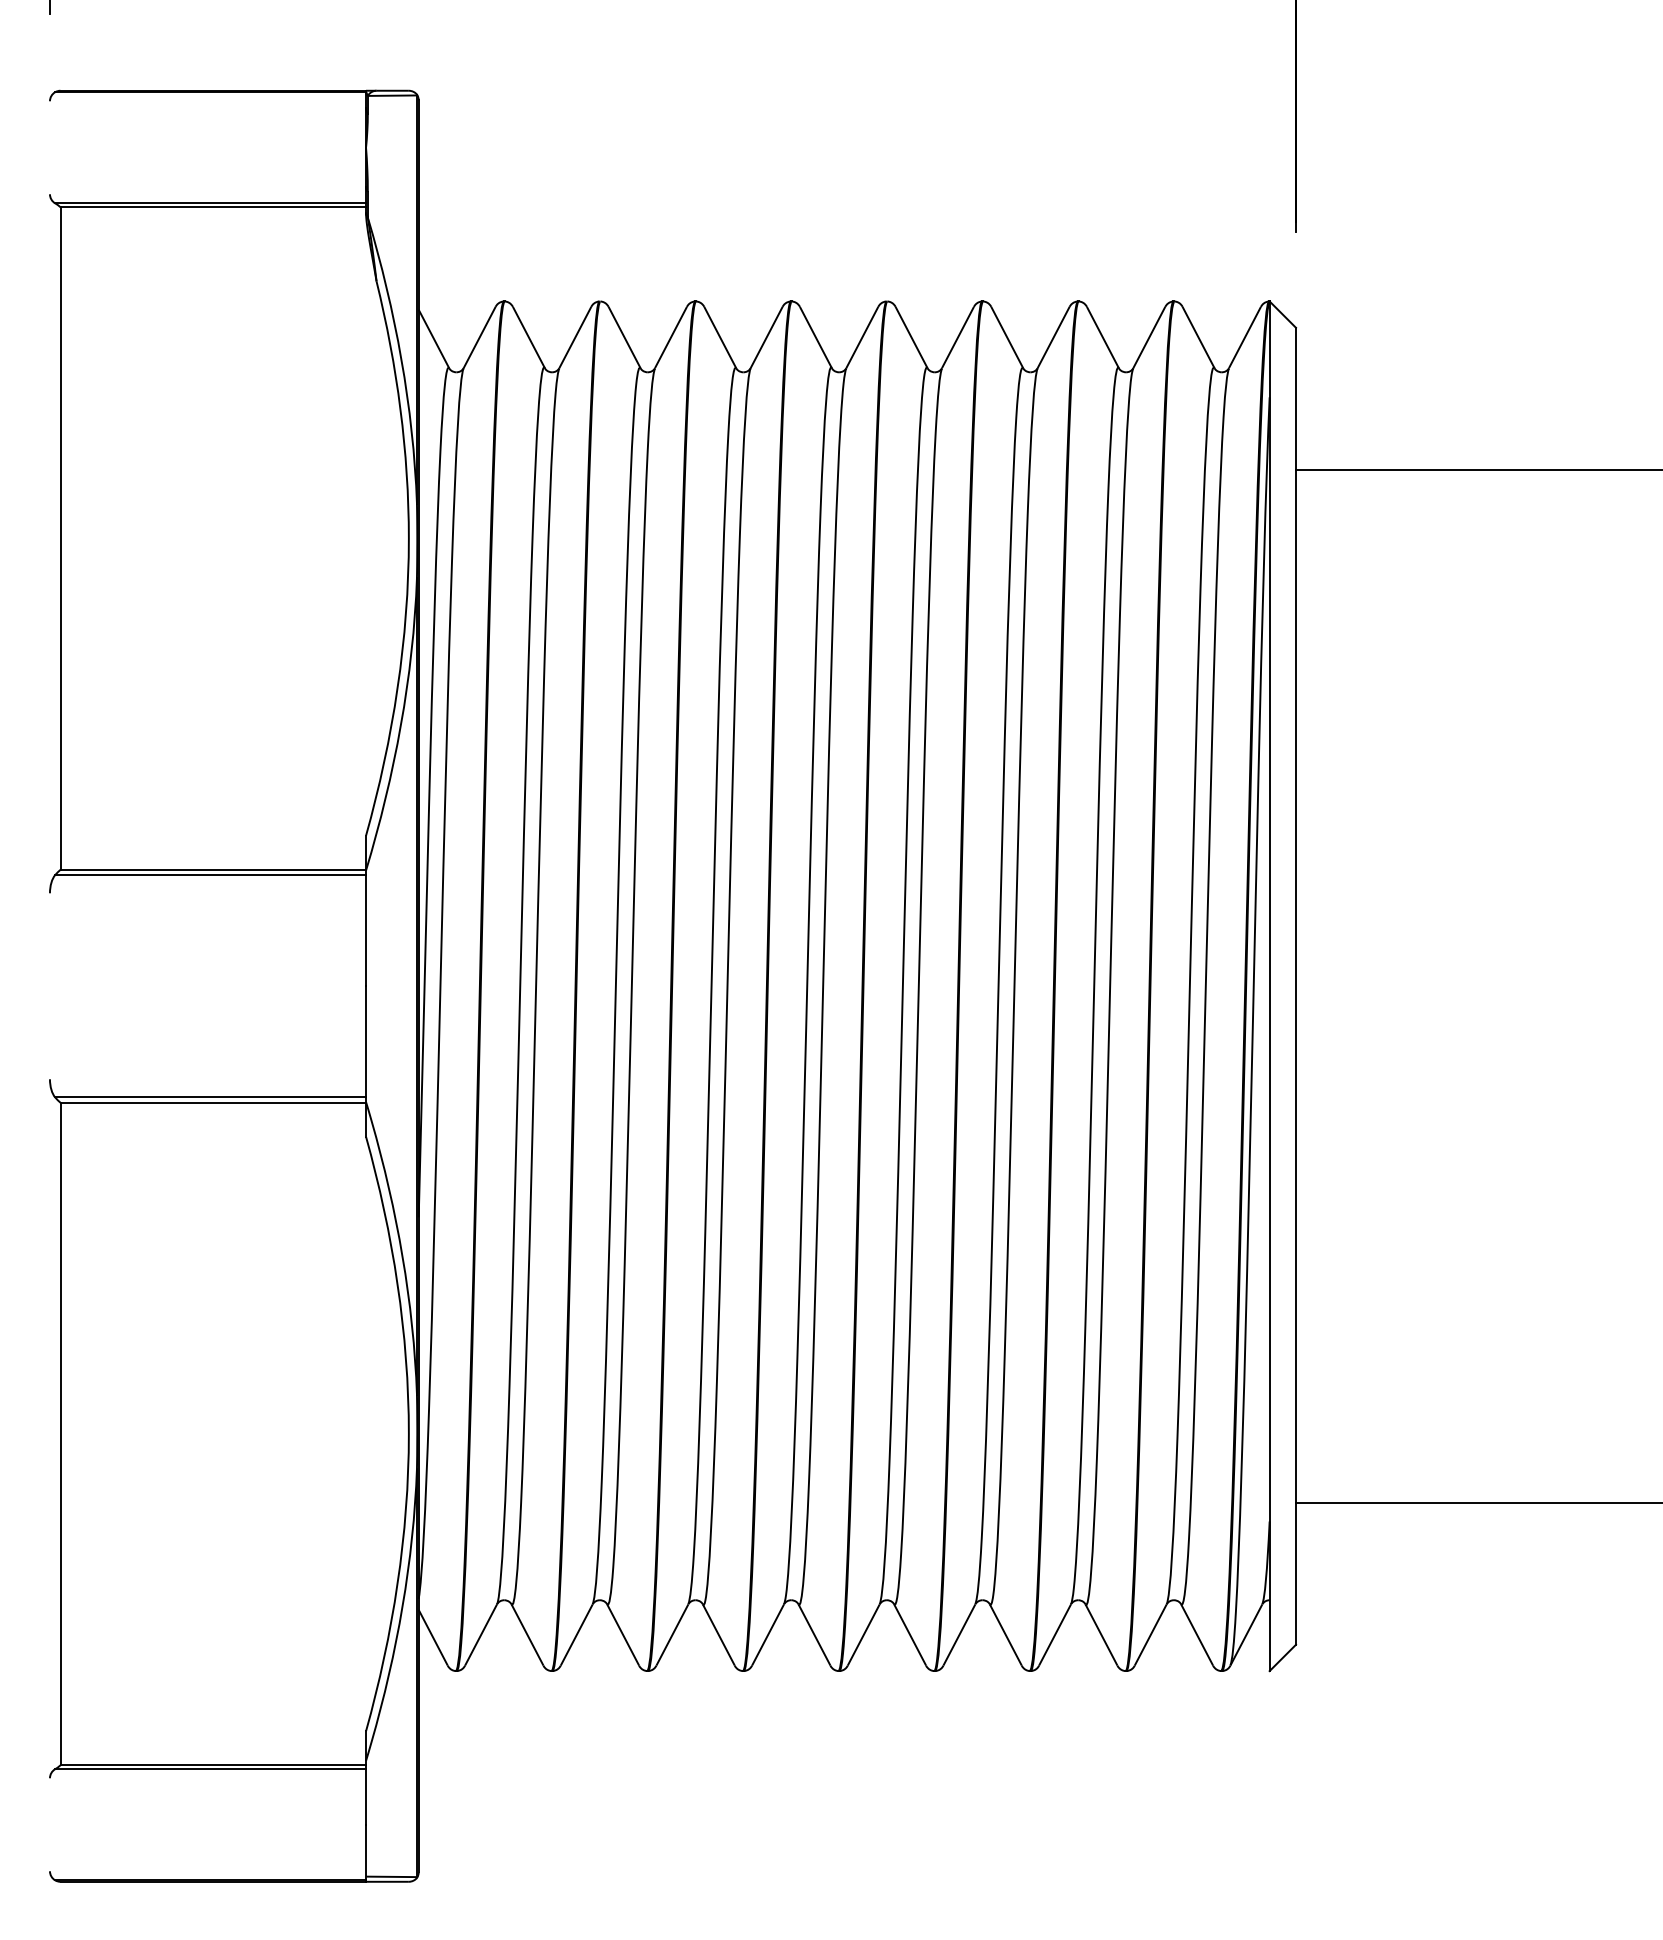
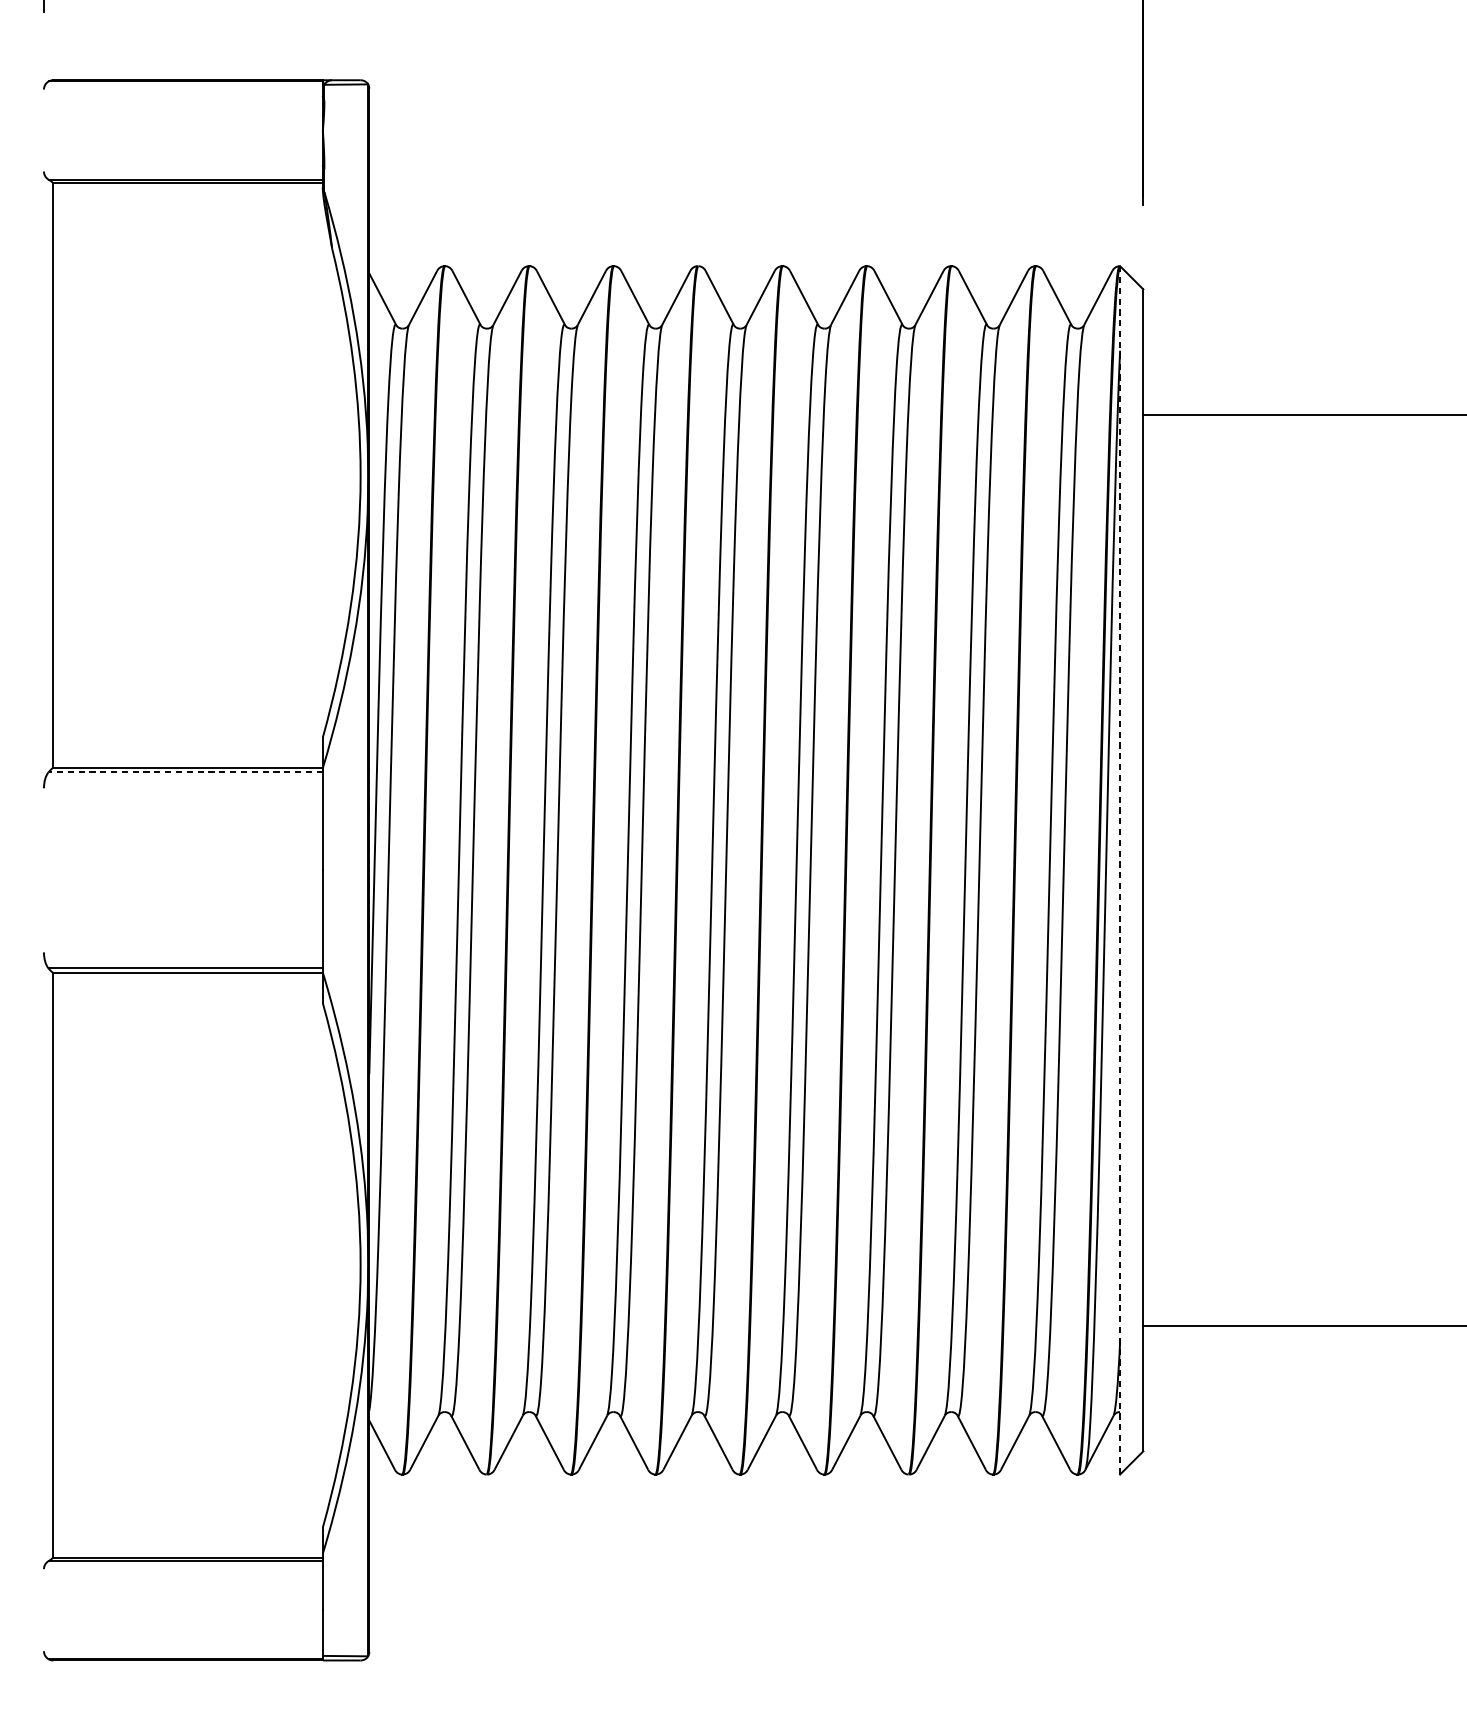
line: (210, 875) -> (185, 772), solid -> dashed
line: (1269, 986) -> (1119, 870), solid -> dashed

